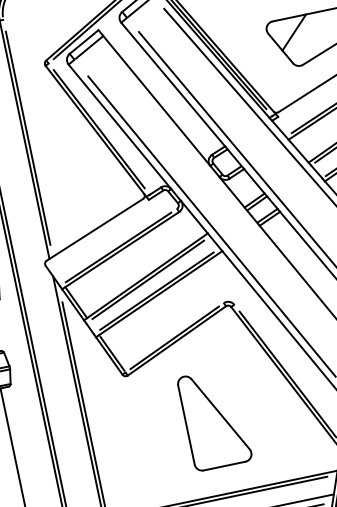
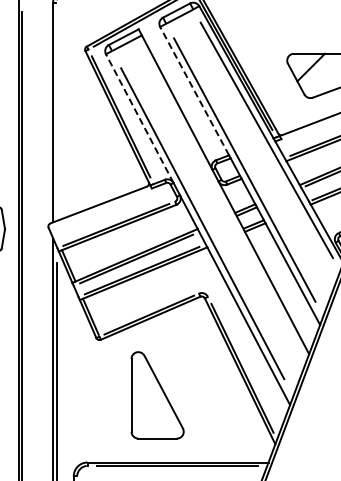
line: (173, 84) -> (194, 91), solid -> dashed
line: (119, 126) -> (139, 118), solid -> dashed
line: (27, 137) -> (56, 111), removed
part: (214, 419) -> (157, 395), moved

